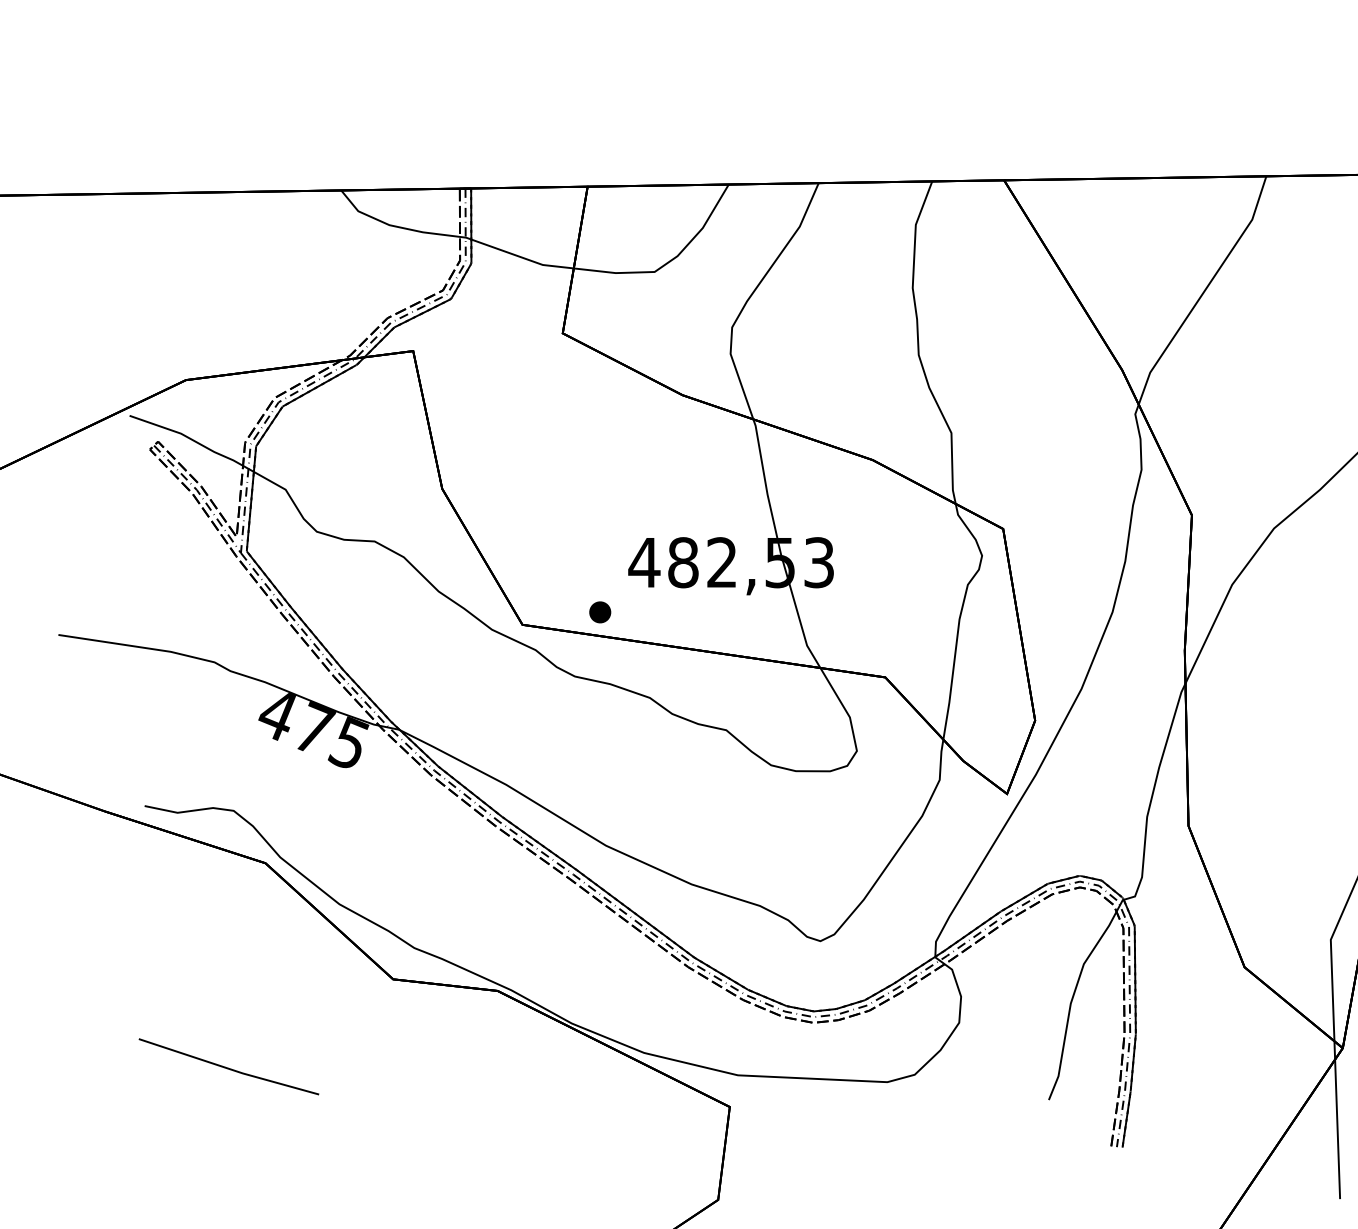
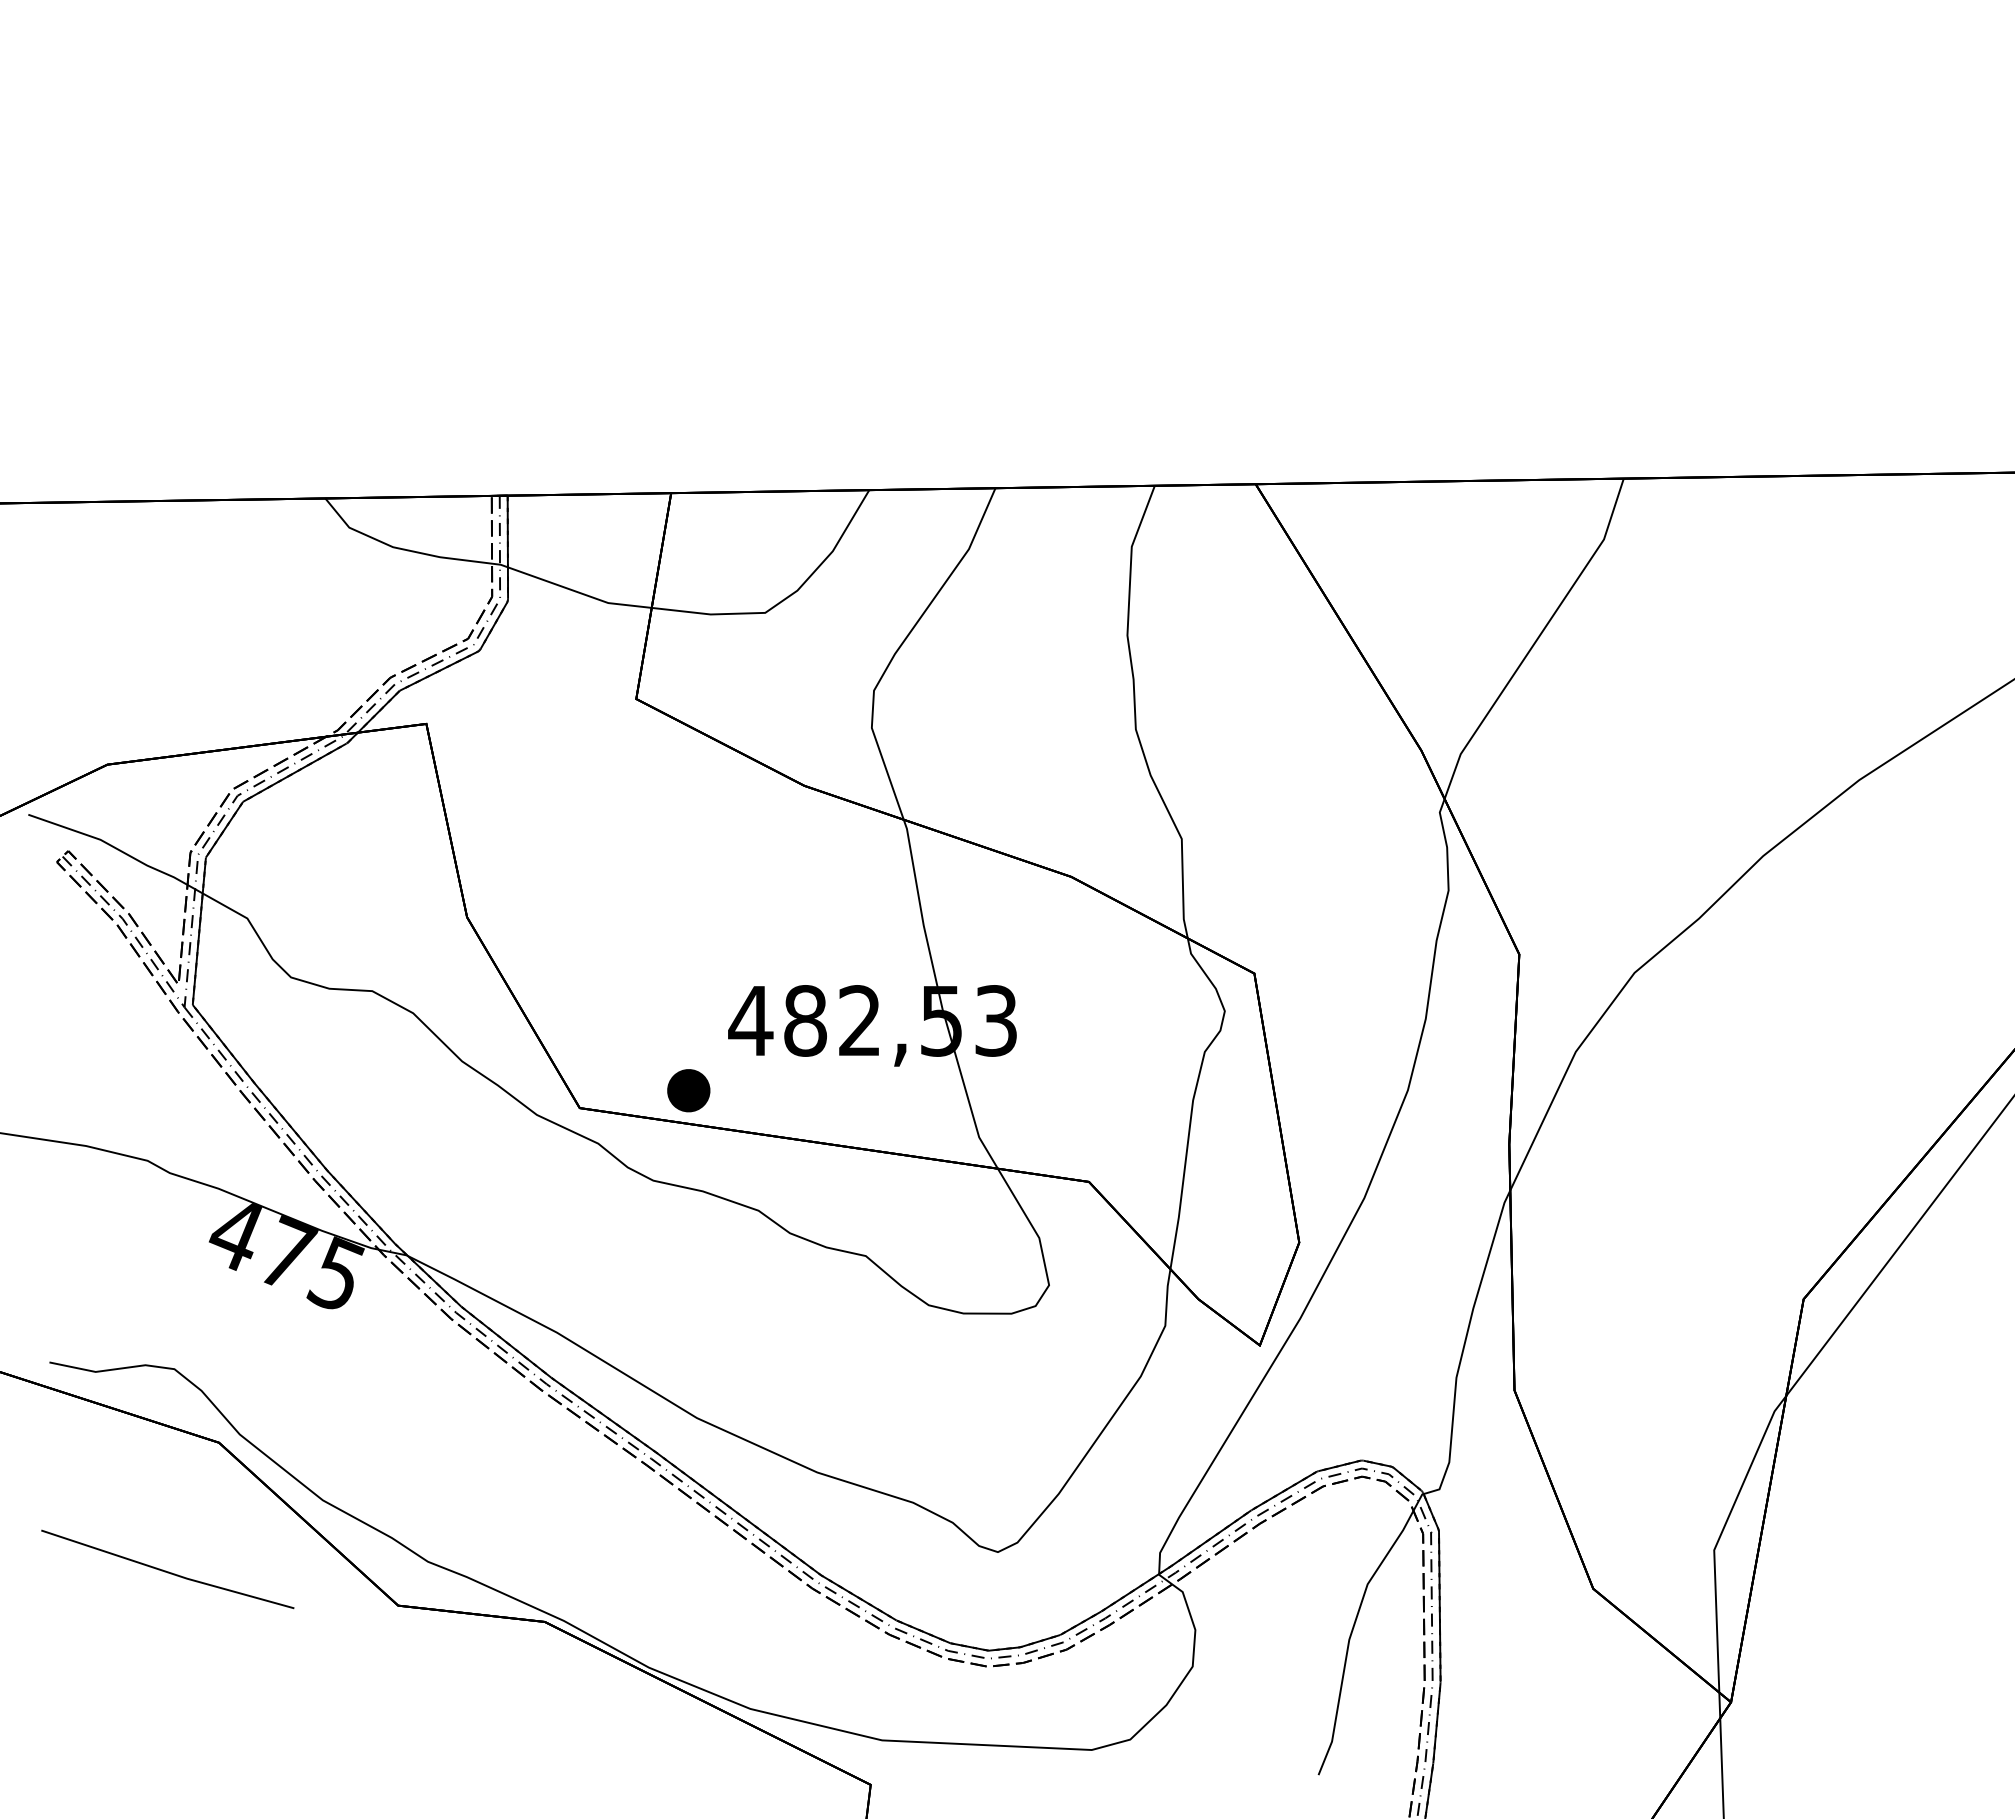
part: (599, 612) -> (688, 1090), size x1.4
line: (228, 1067) -> (166, 1570), moved

